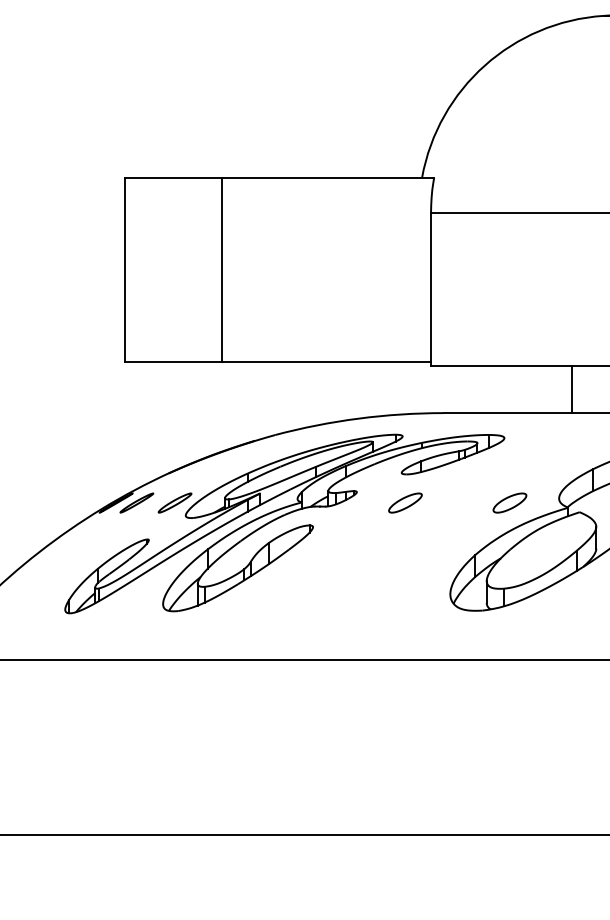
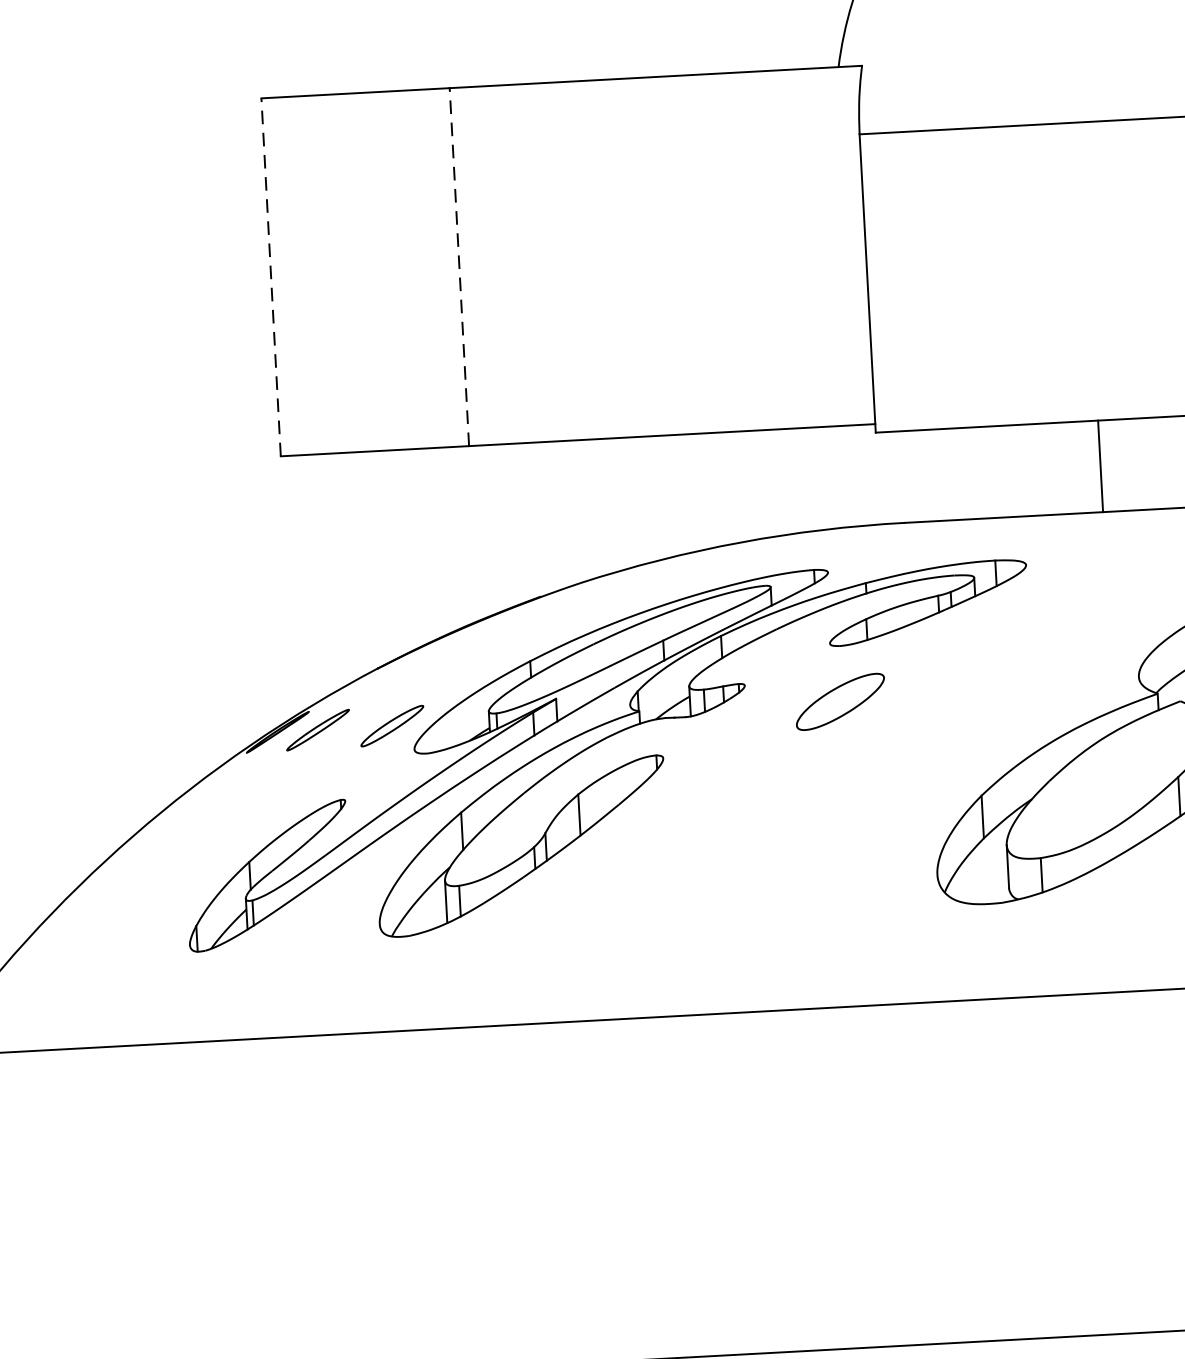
line: (125, 269) -> (271, 277), solid -> dashed
line: (222, 269) -> (459, 266), solid -> dashed
line: (572, 389) -> (1100, 466), moved
part: (405, 502) -> (840, 700), size x1.4
part: (509, 502) -> (1042, 689), removed

